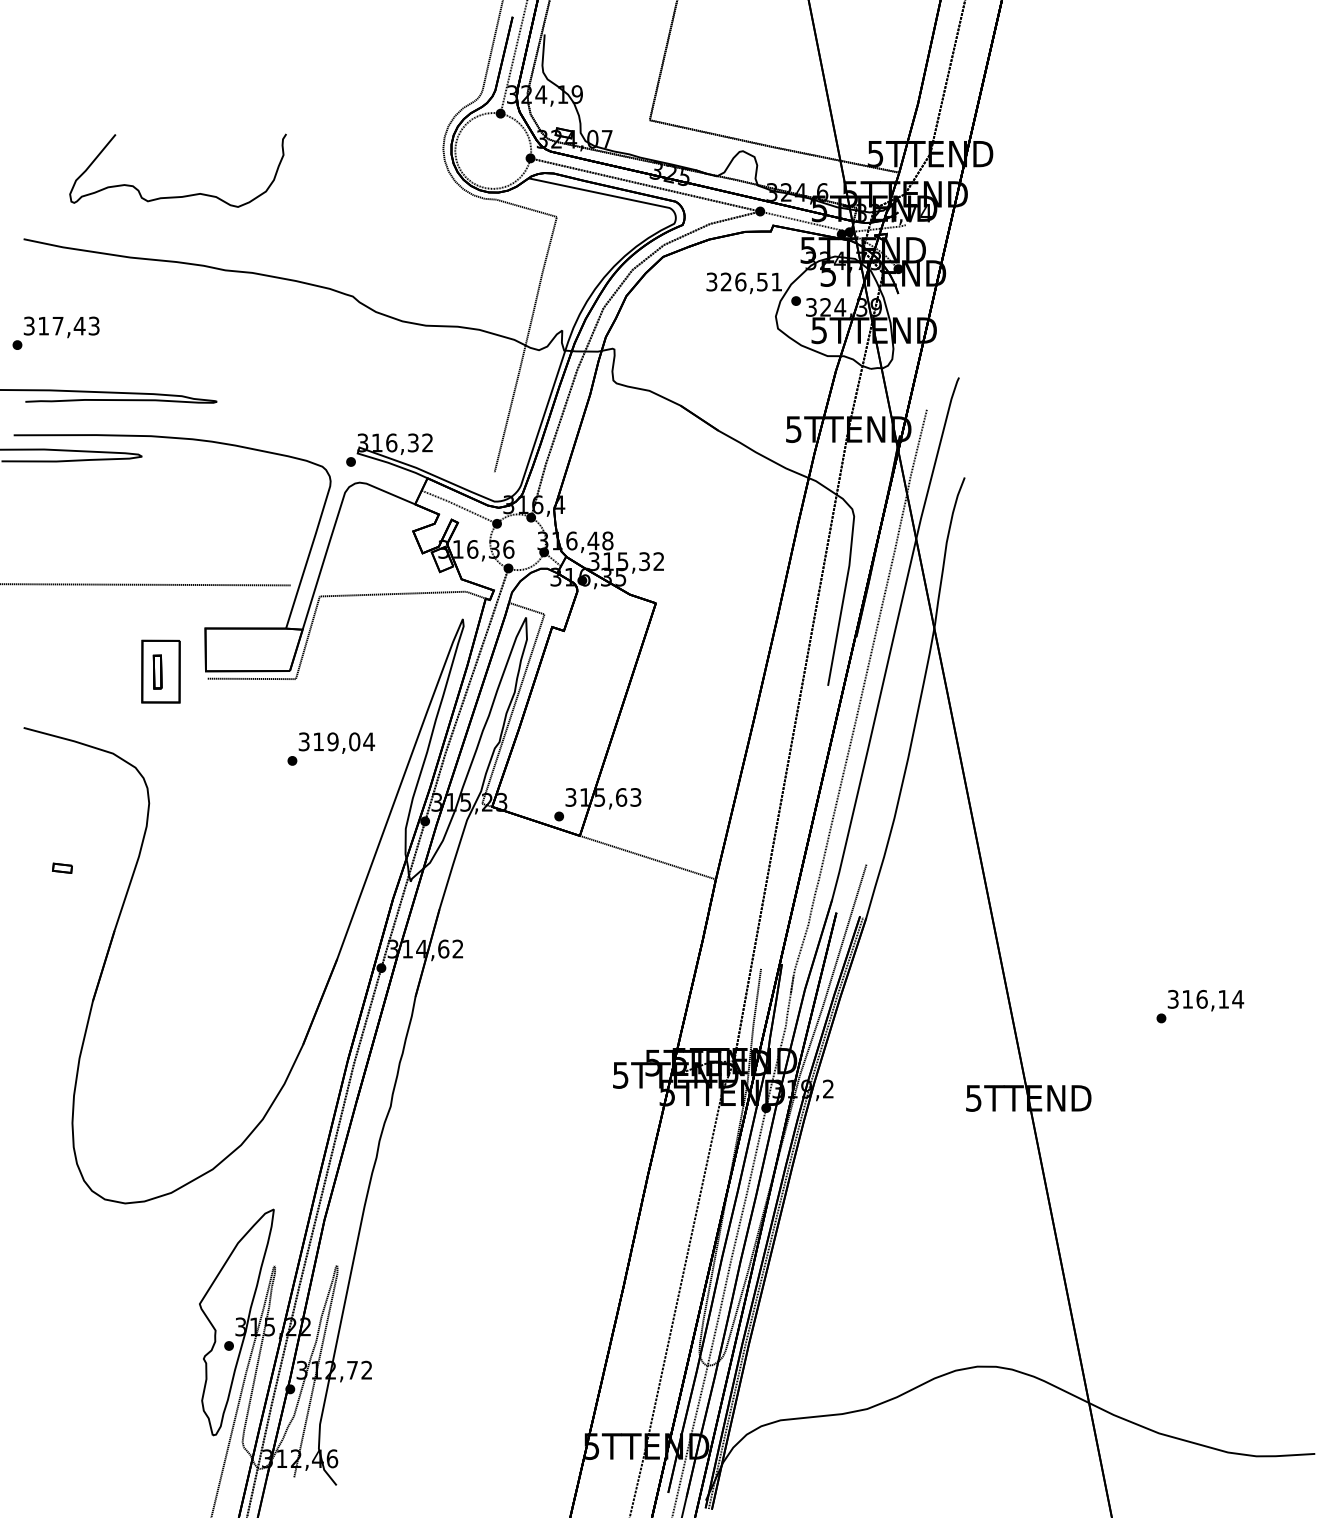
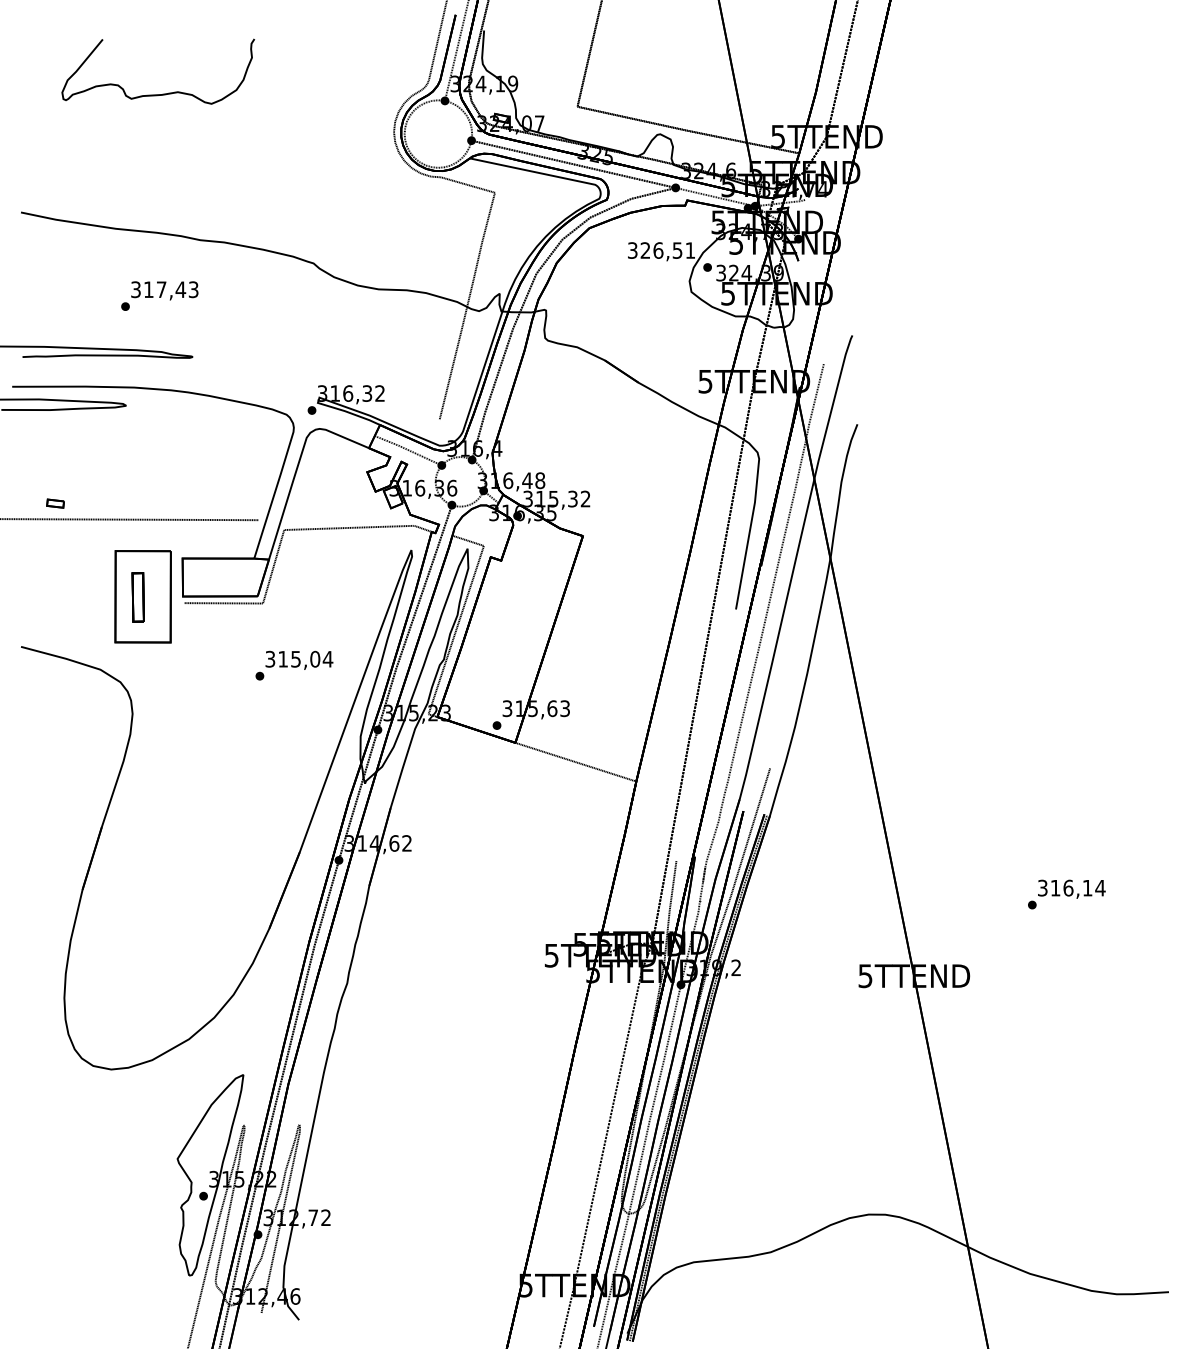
curve: (182, 195) -> (162, 93), moved
text: (55, 332) -> (159, 295), moved
part: (160, 671) -> (142, 596), size x1.67
text: (332, 740) -> (295, 658), 319,04 -> 315,04
part: (62, 868) -> (55, 503), moved

